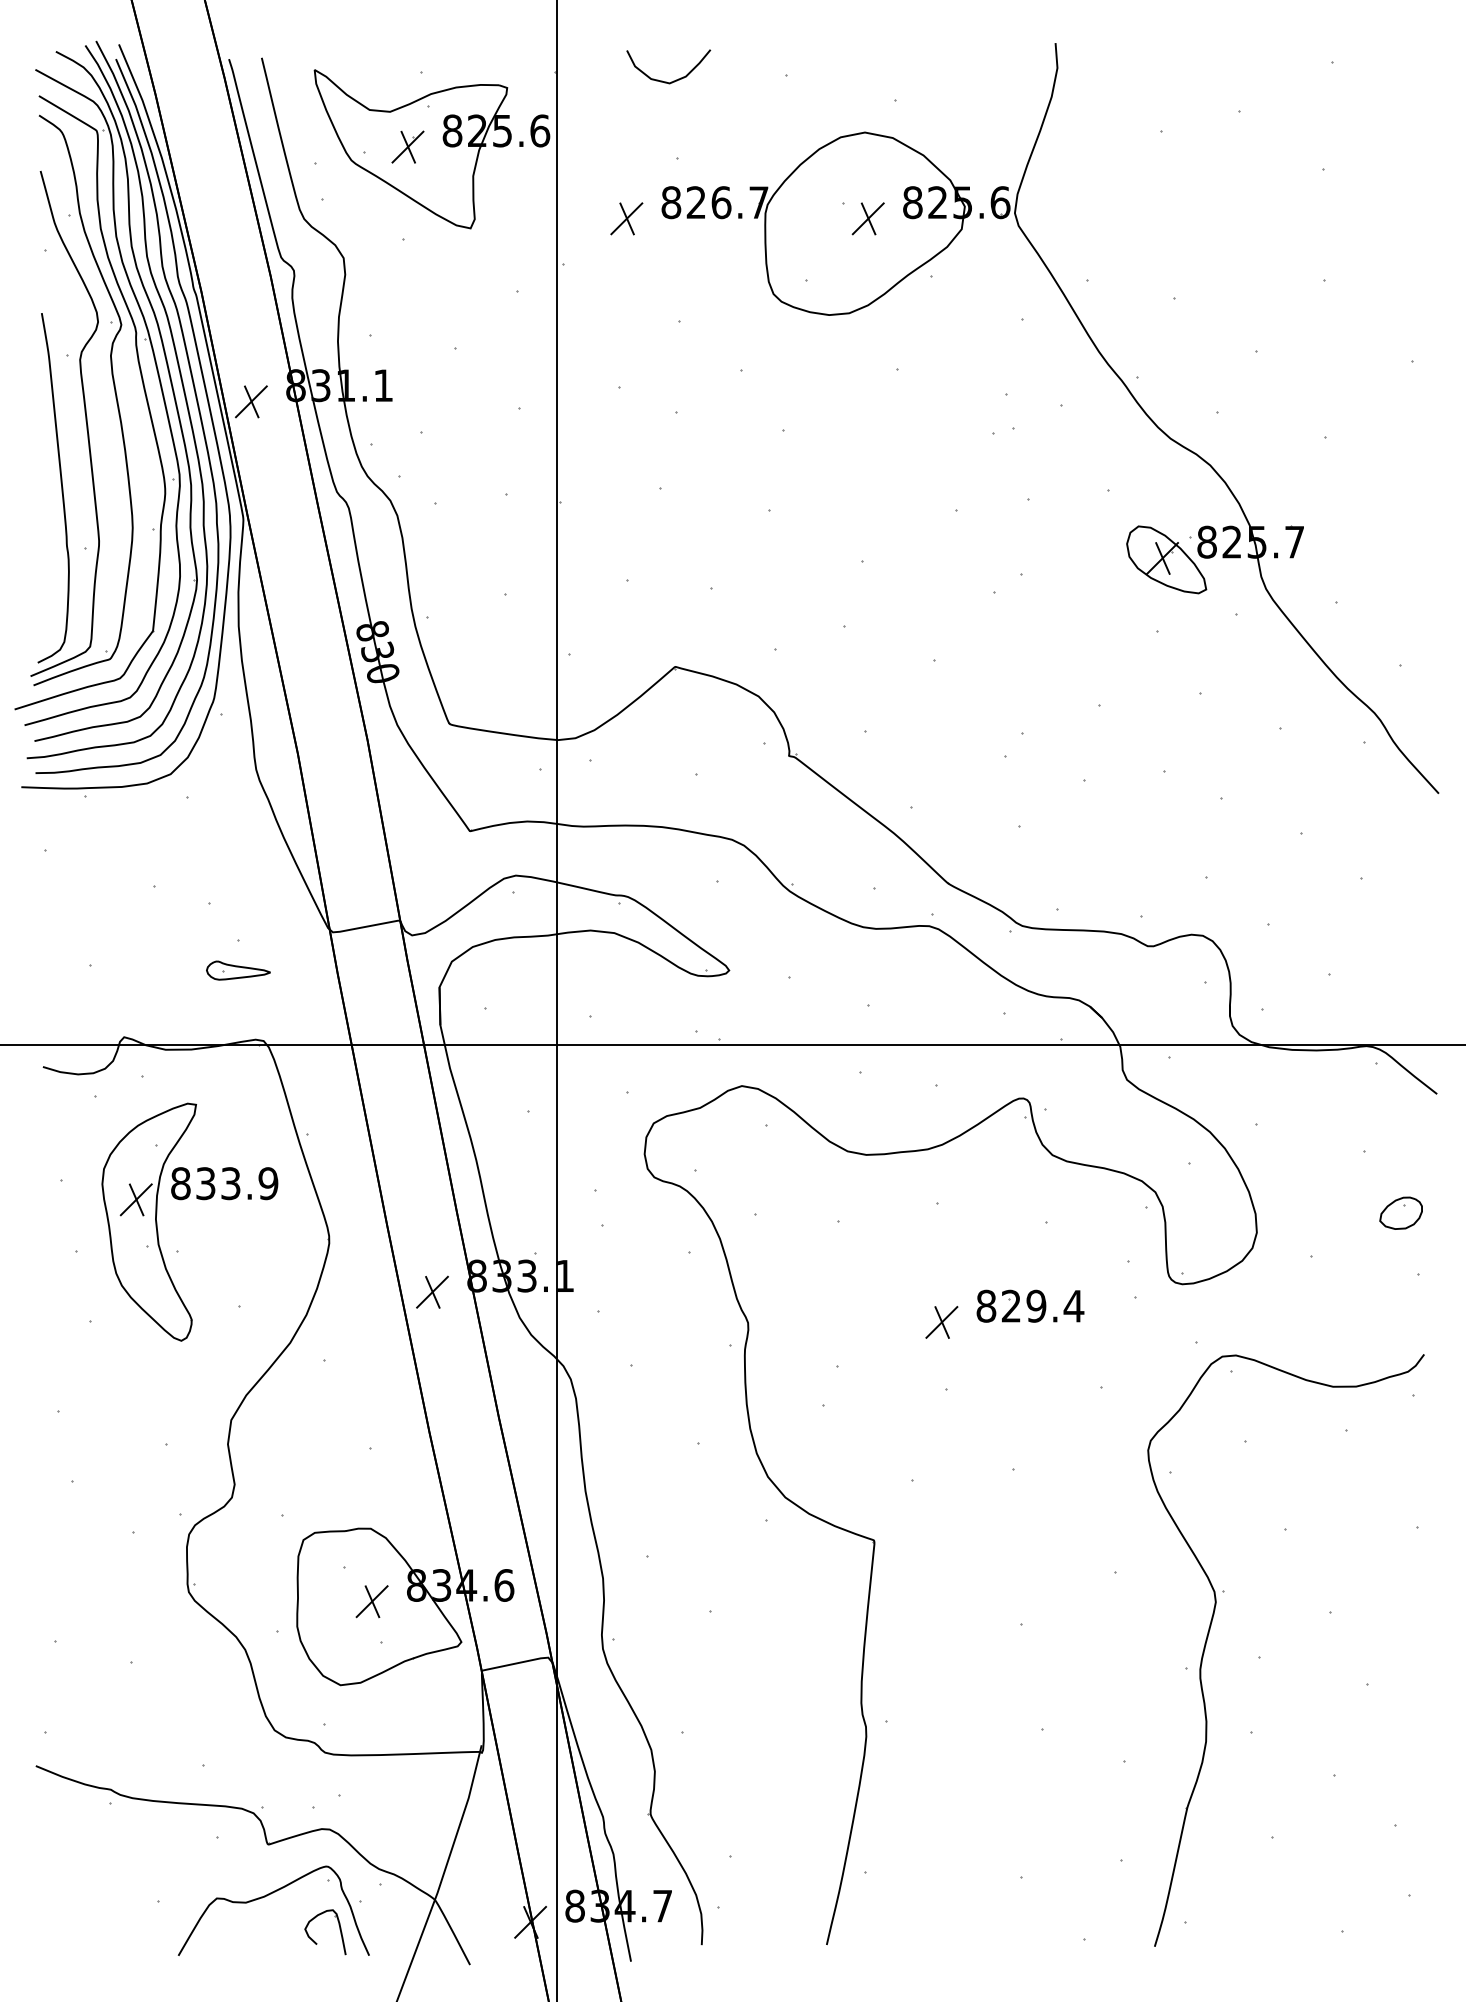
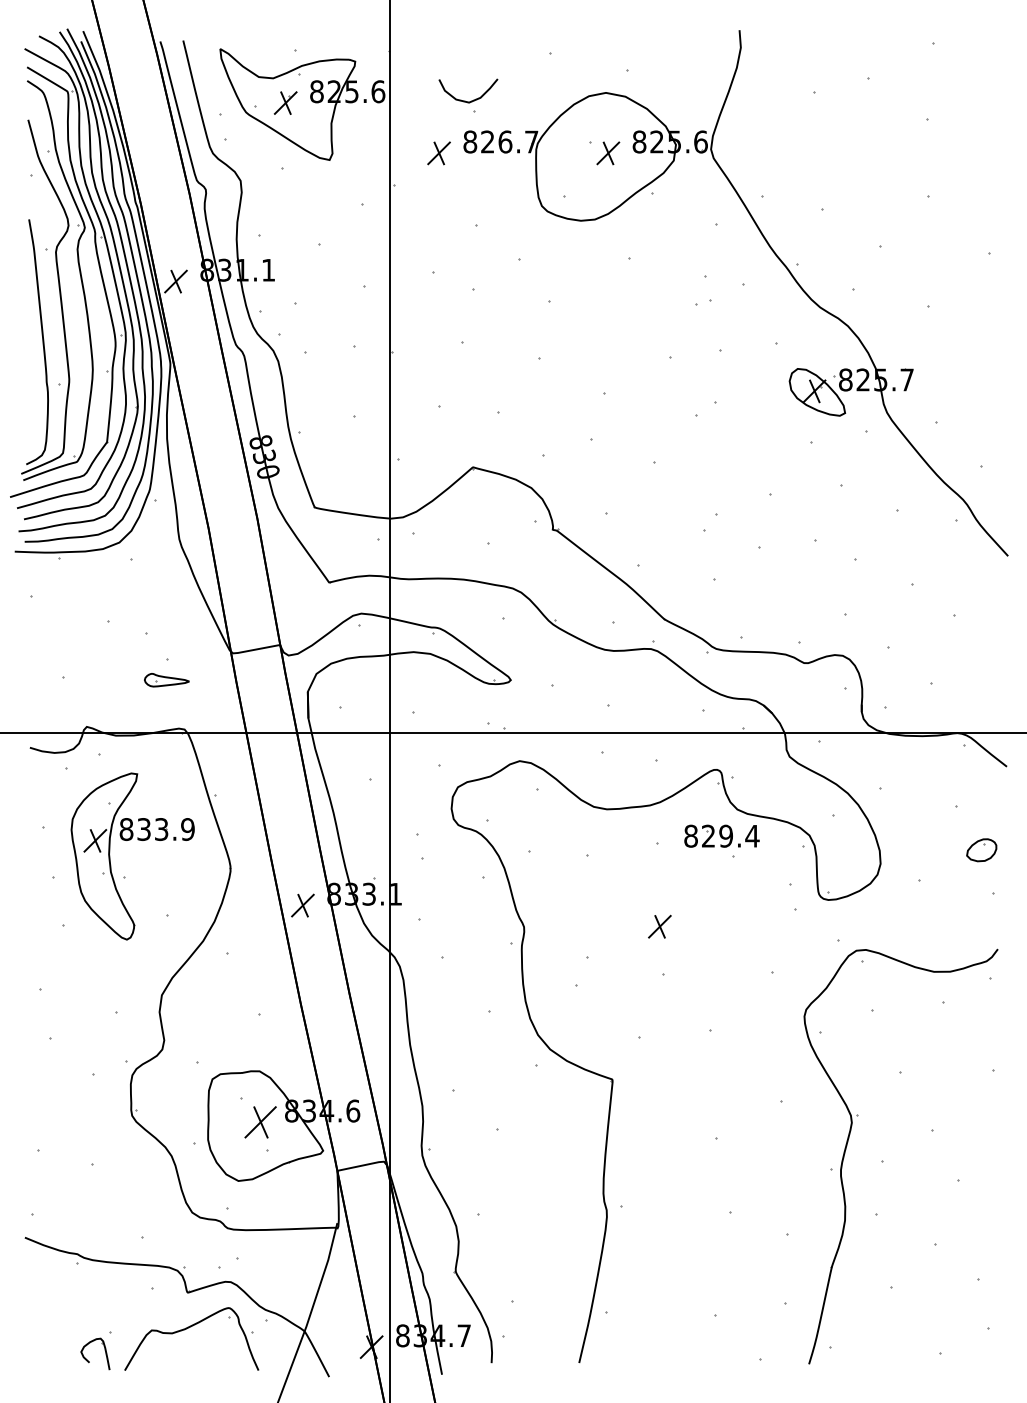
curve: (673, 80) -> (471, 100), moved
part: (1030, 1305) -> (721, 835), moved
part: (371, 1601) -> (260, 1122), size x1.4
part: (315, 1941) -> (88, 1360), moved

